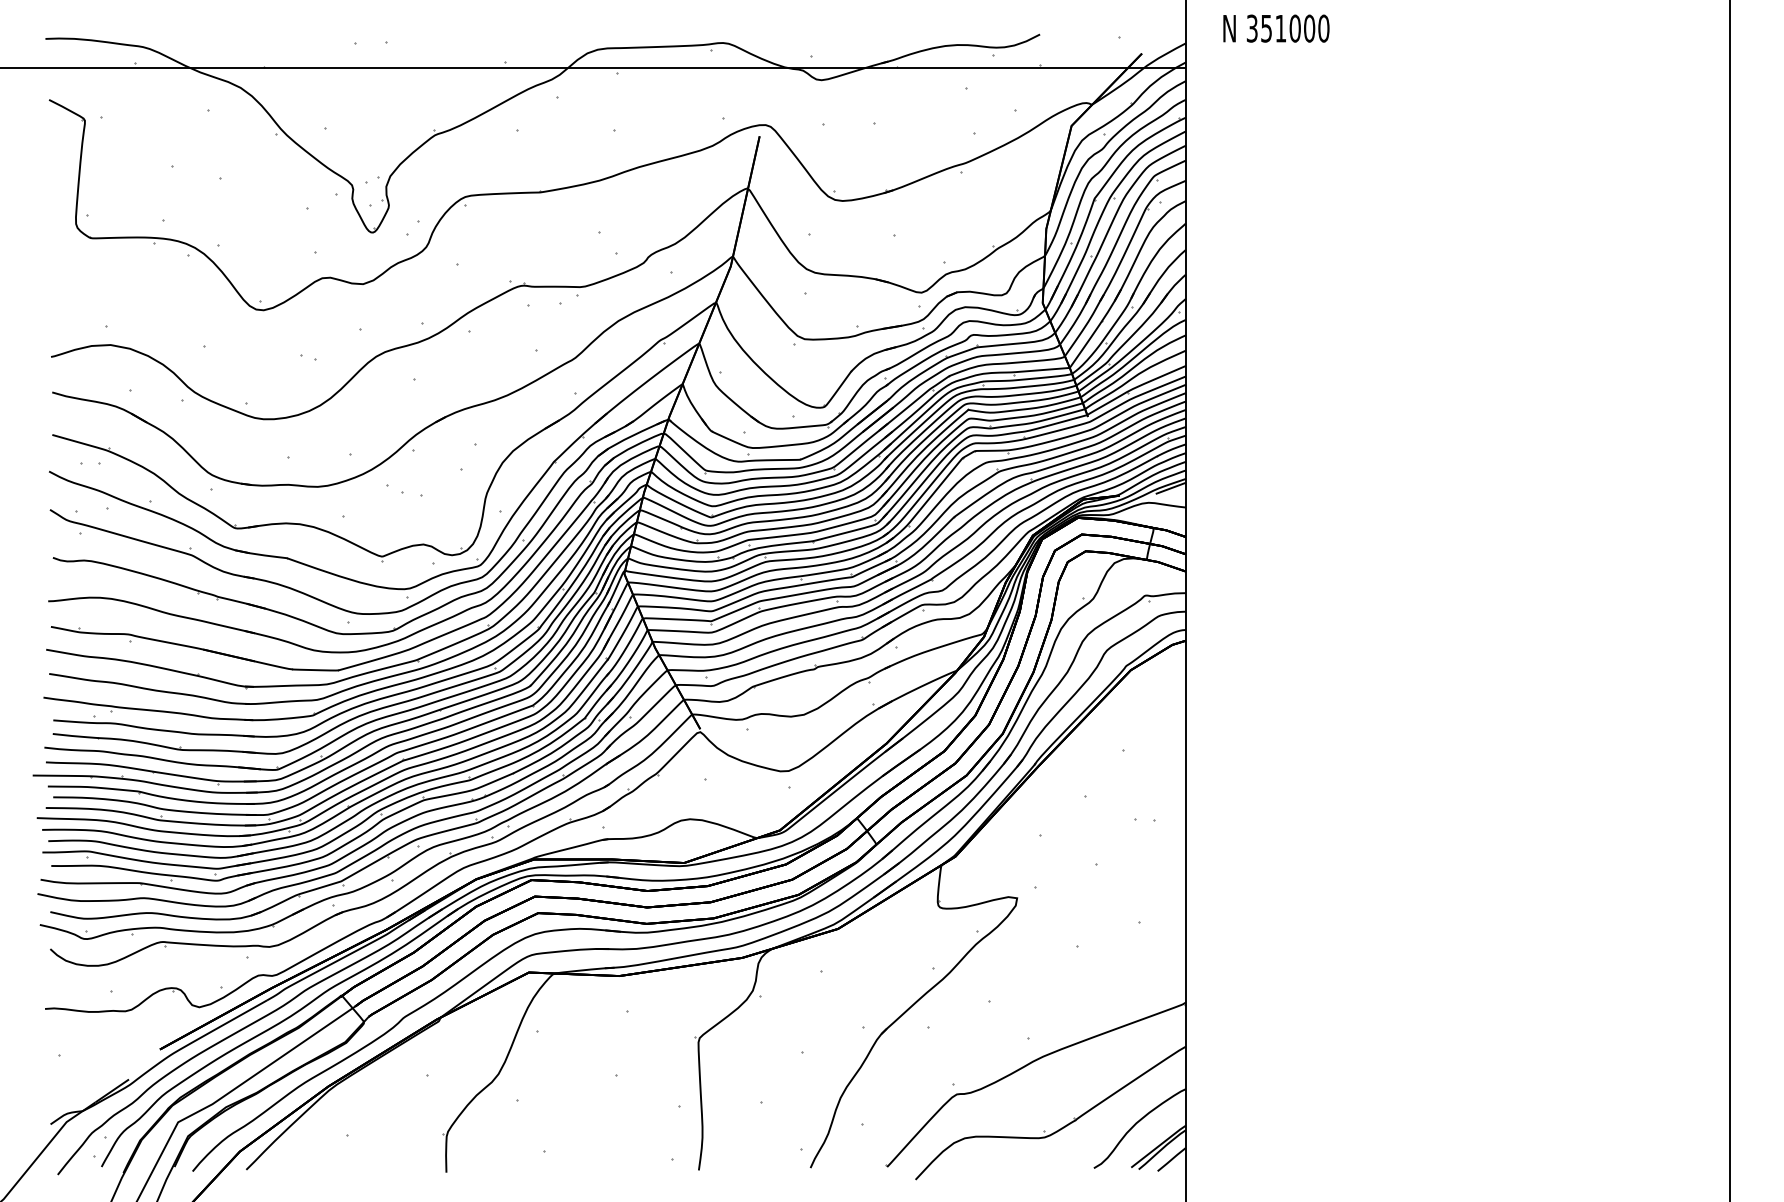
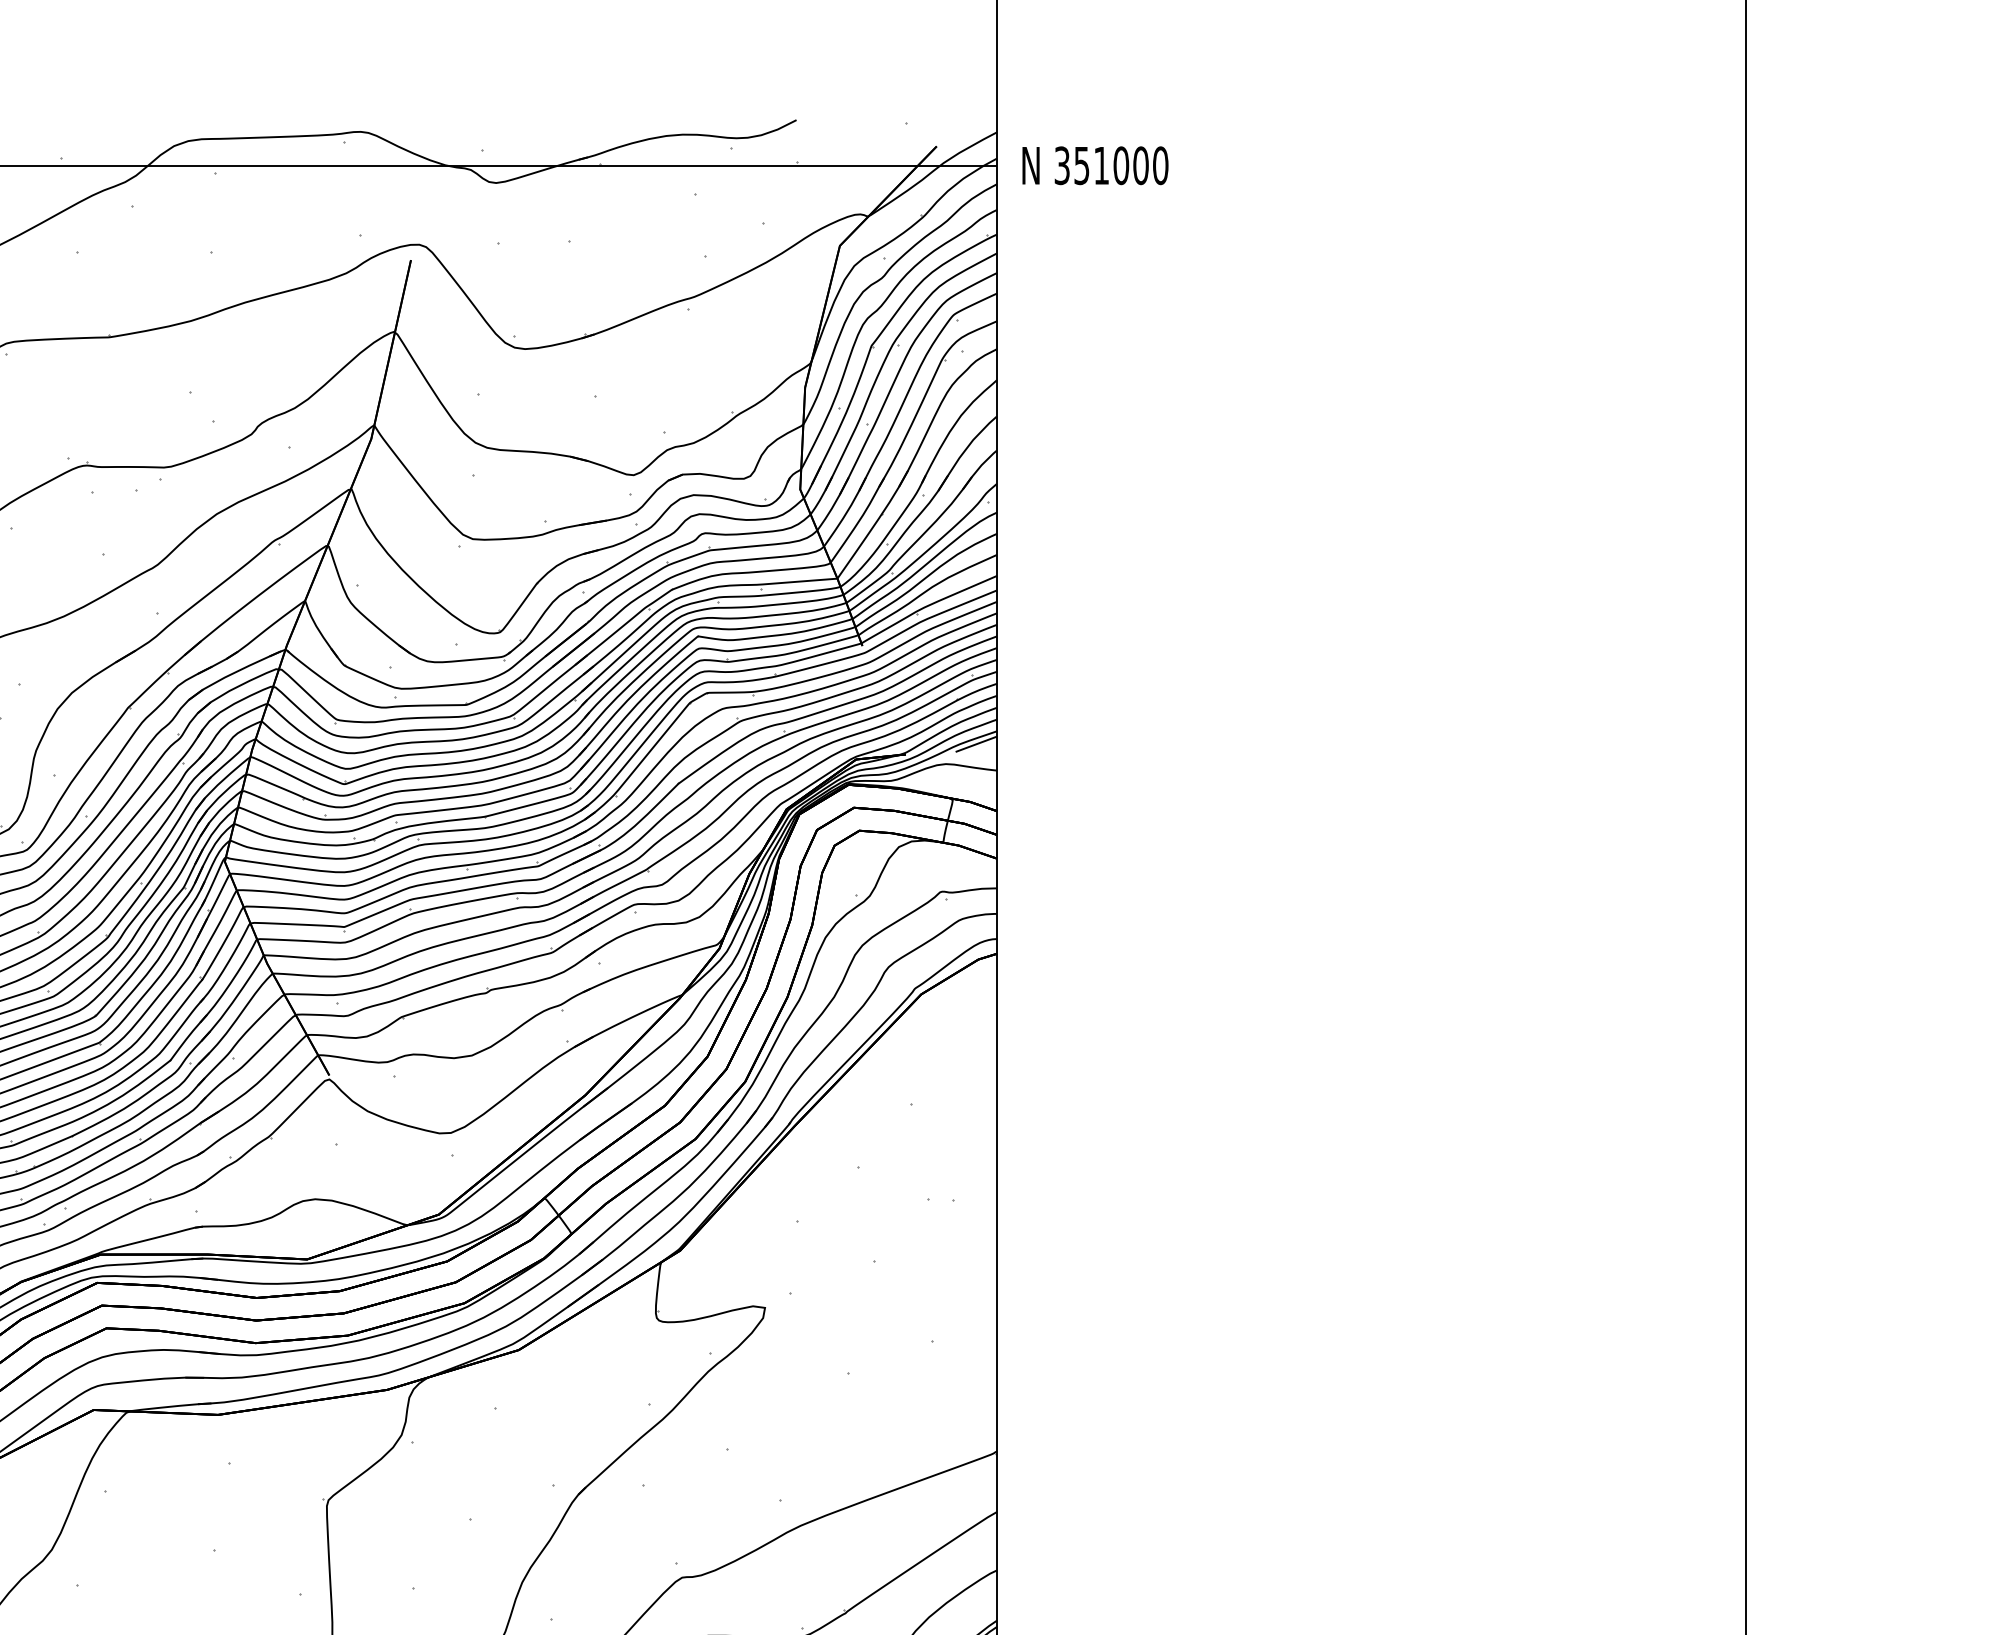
text: (1276, 28) -> (1095, 165), moved

